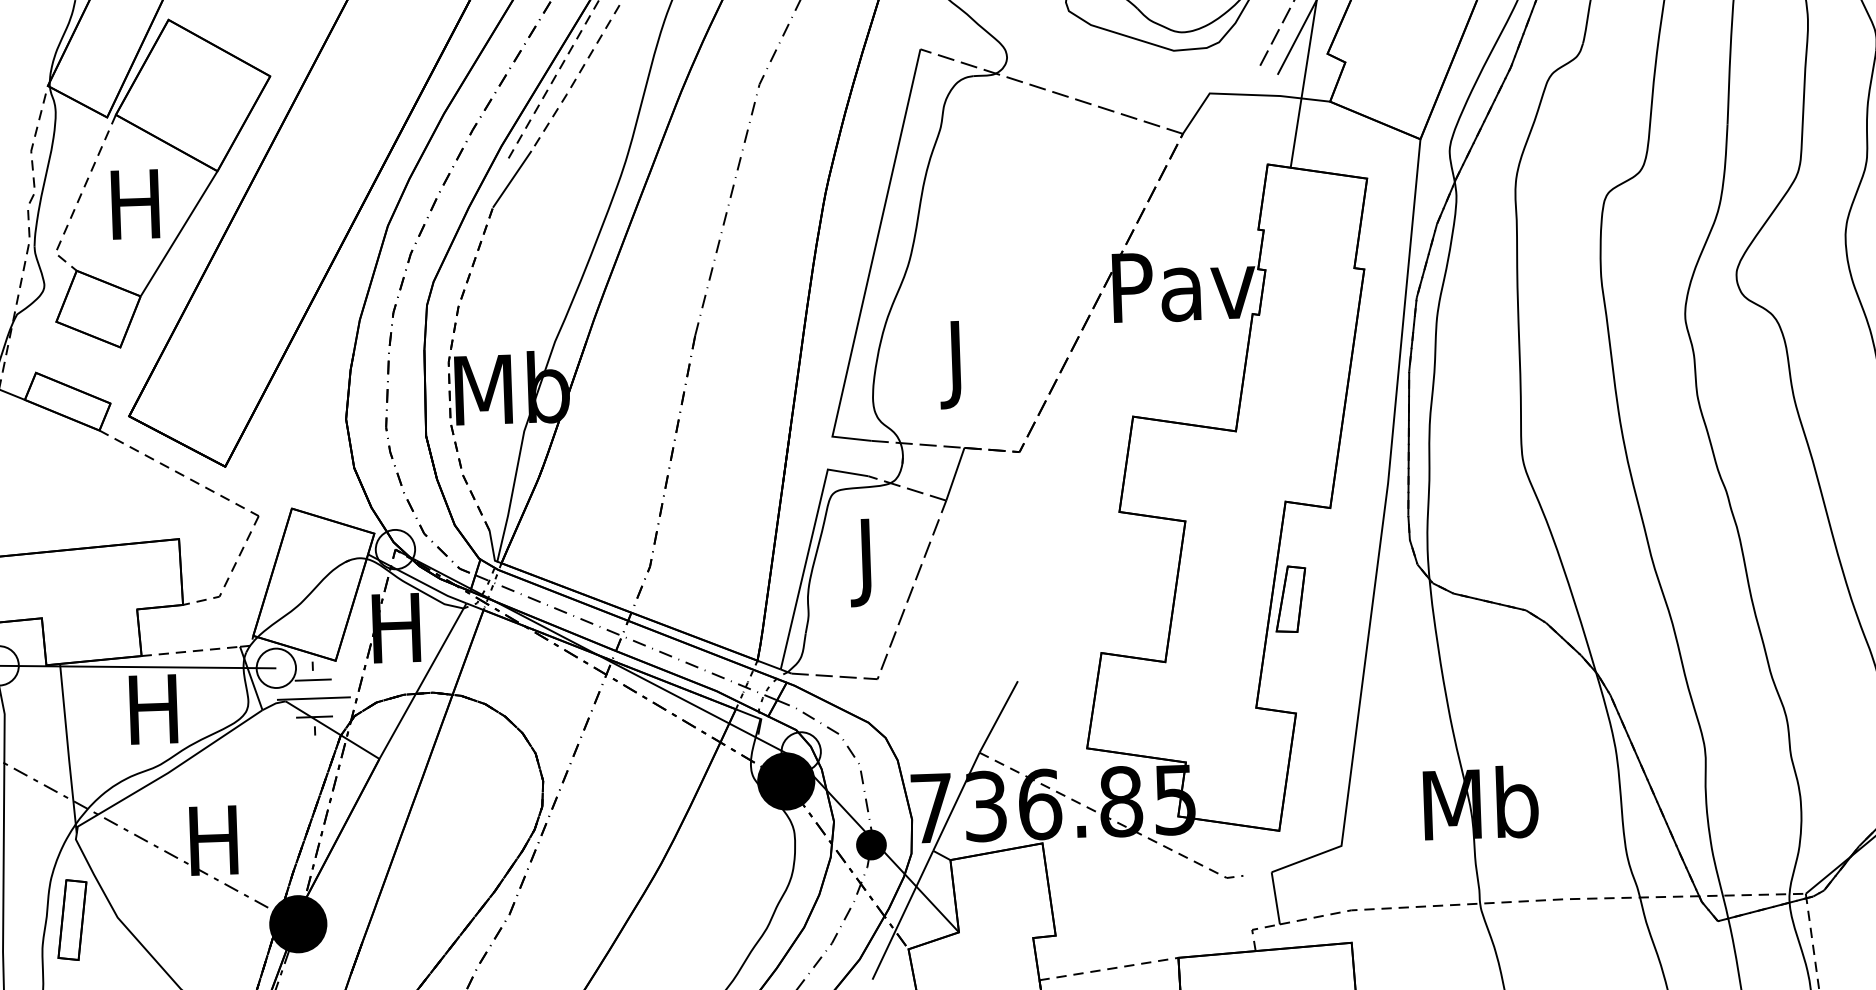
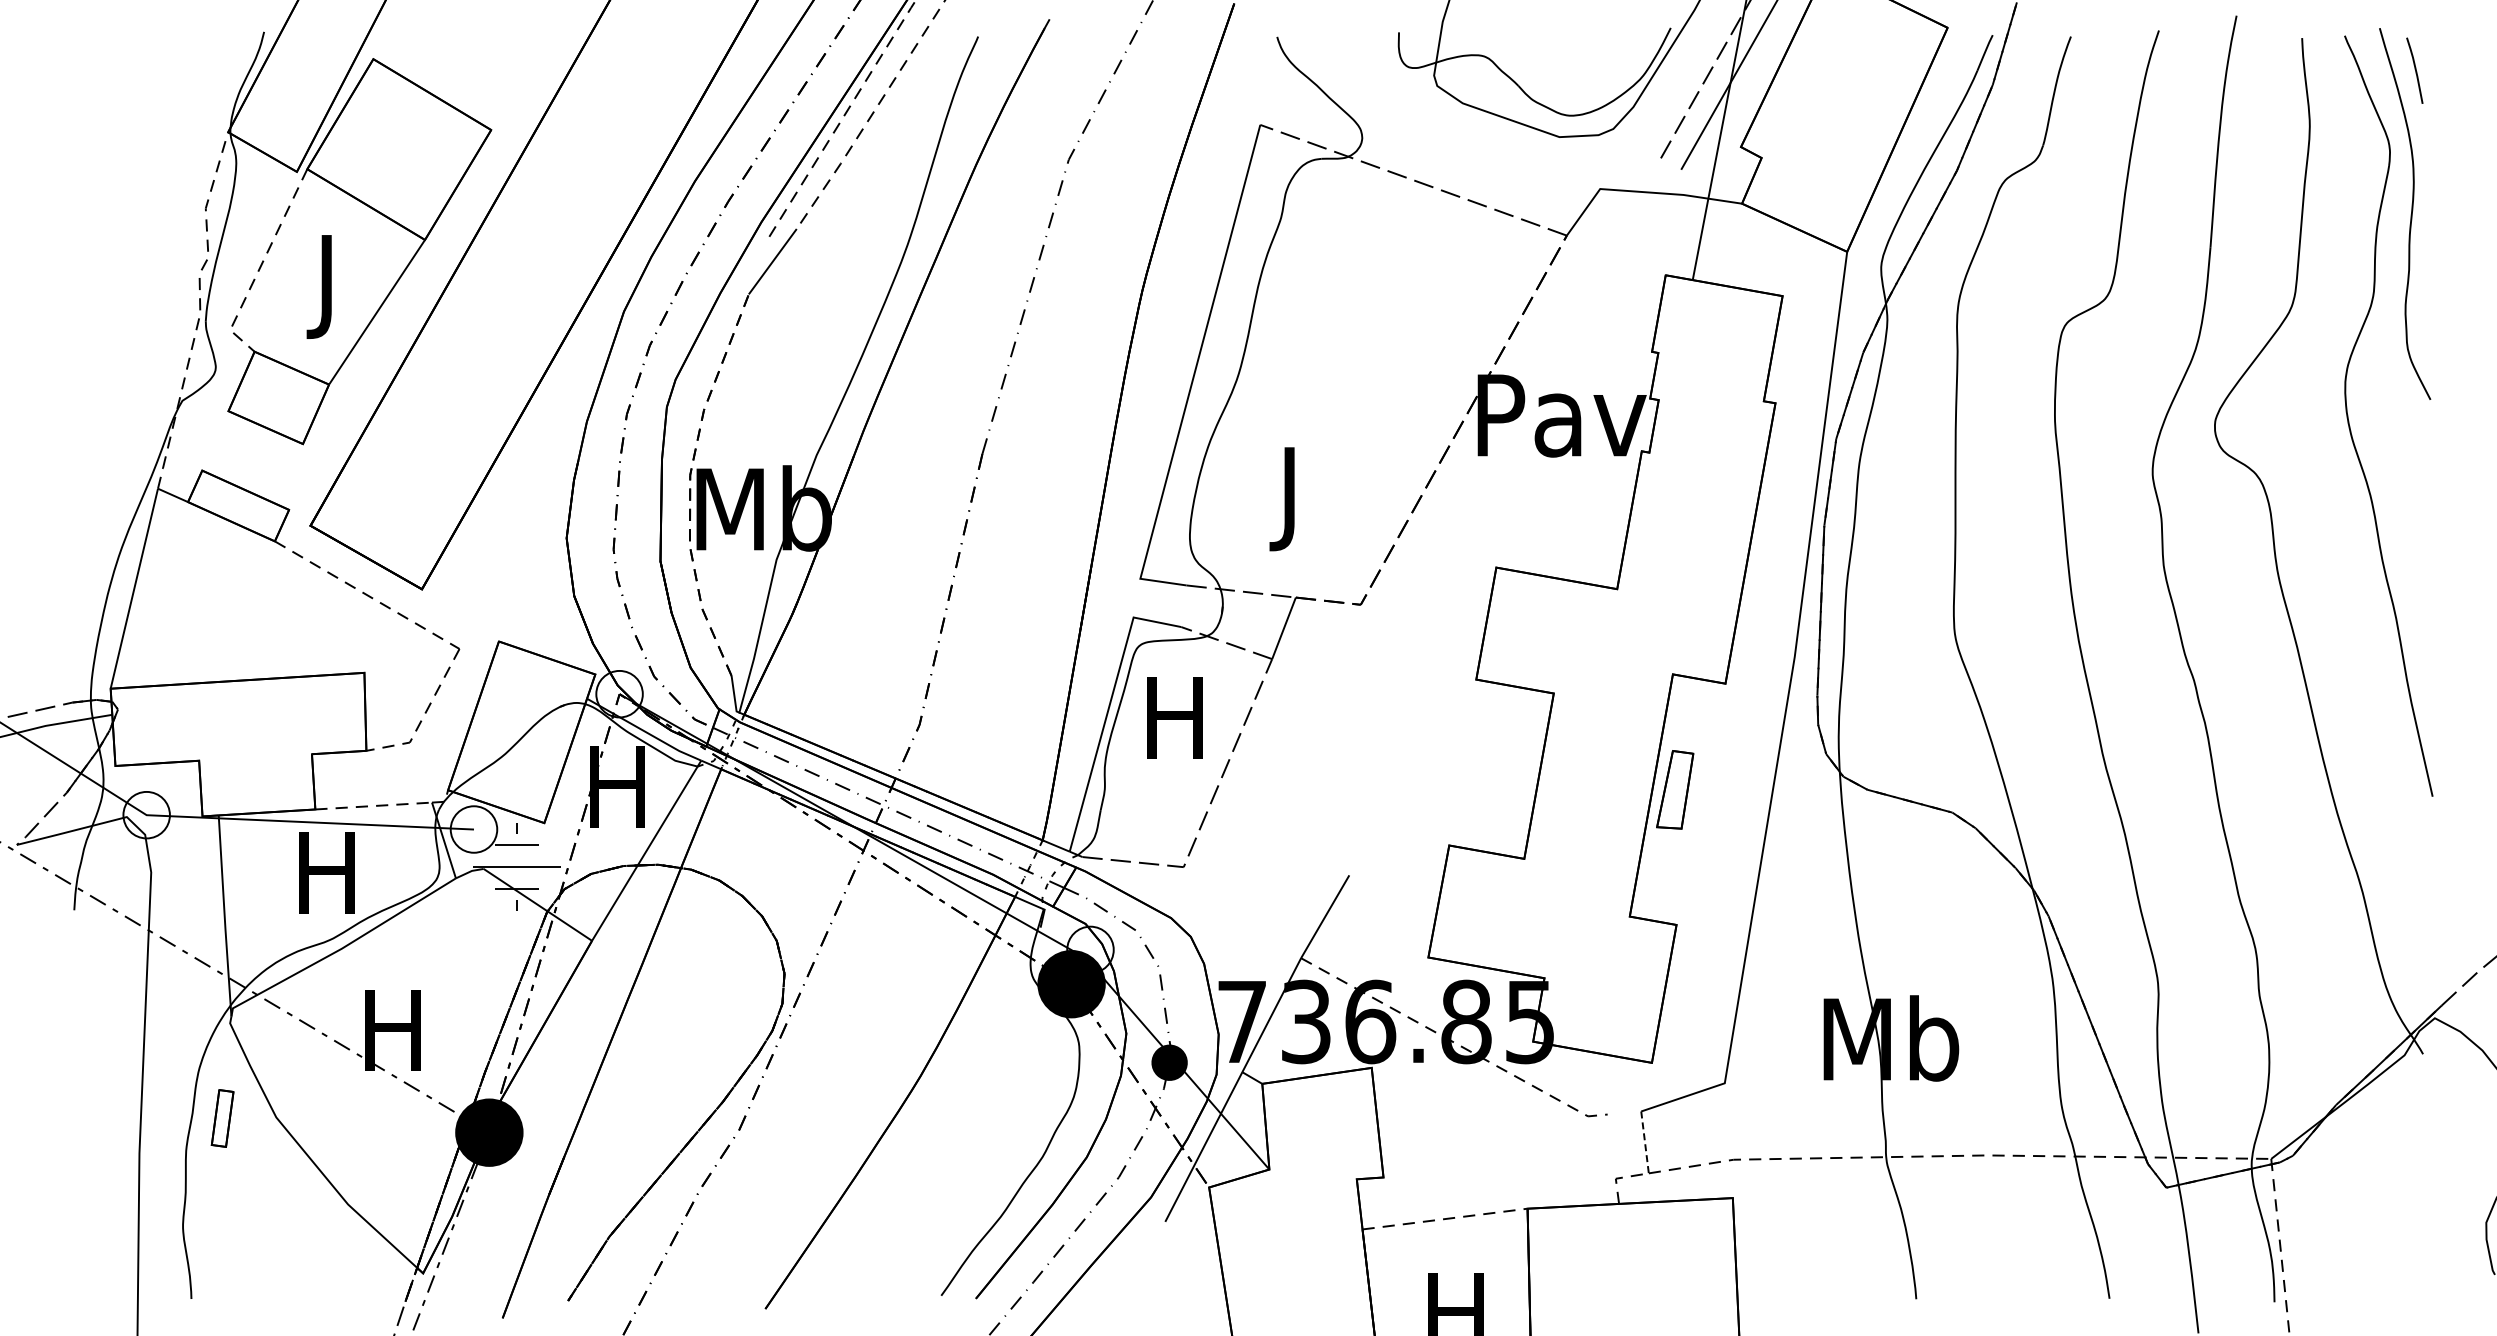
text: (135, 213) -> (326, 286), H -> J
text: (865, 563) -> (1174, 729), J -> H
line: (1276, 898) -> (1645, 1142), solid -> dashed
part: (72, 920) -> (222, 1118), size x0.6

